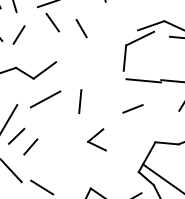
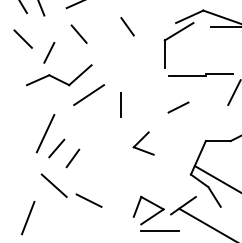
line: (52, 21) -> (78, 33), moved
line: (81, 28) -> (127, 26), moved
line: (19, 34) -> (49, 52), moved
line: (46, 98) -> (89, 94), moved

